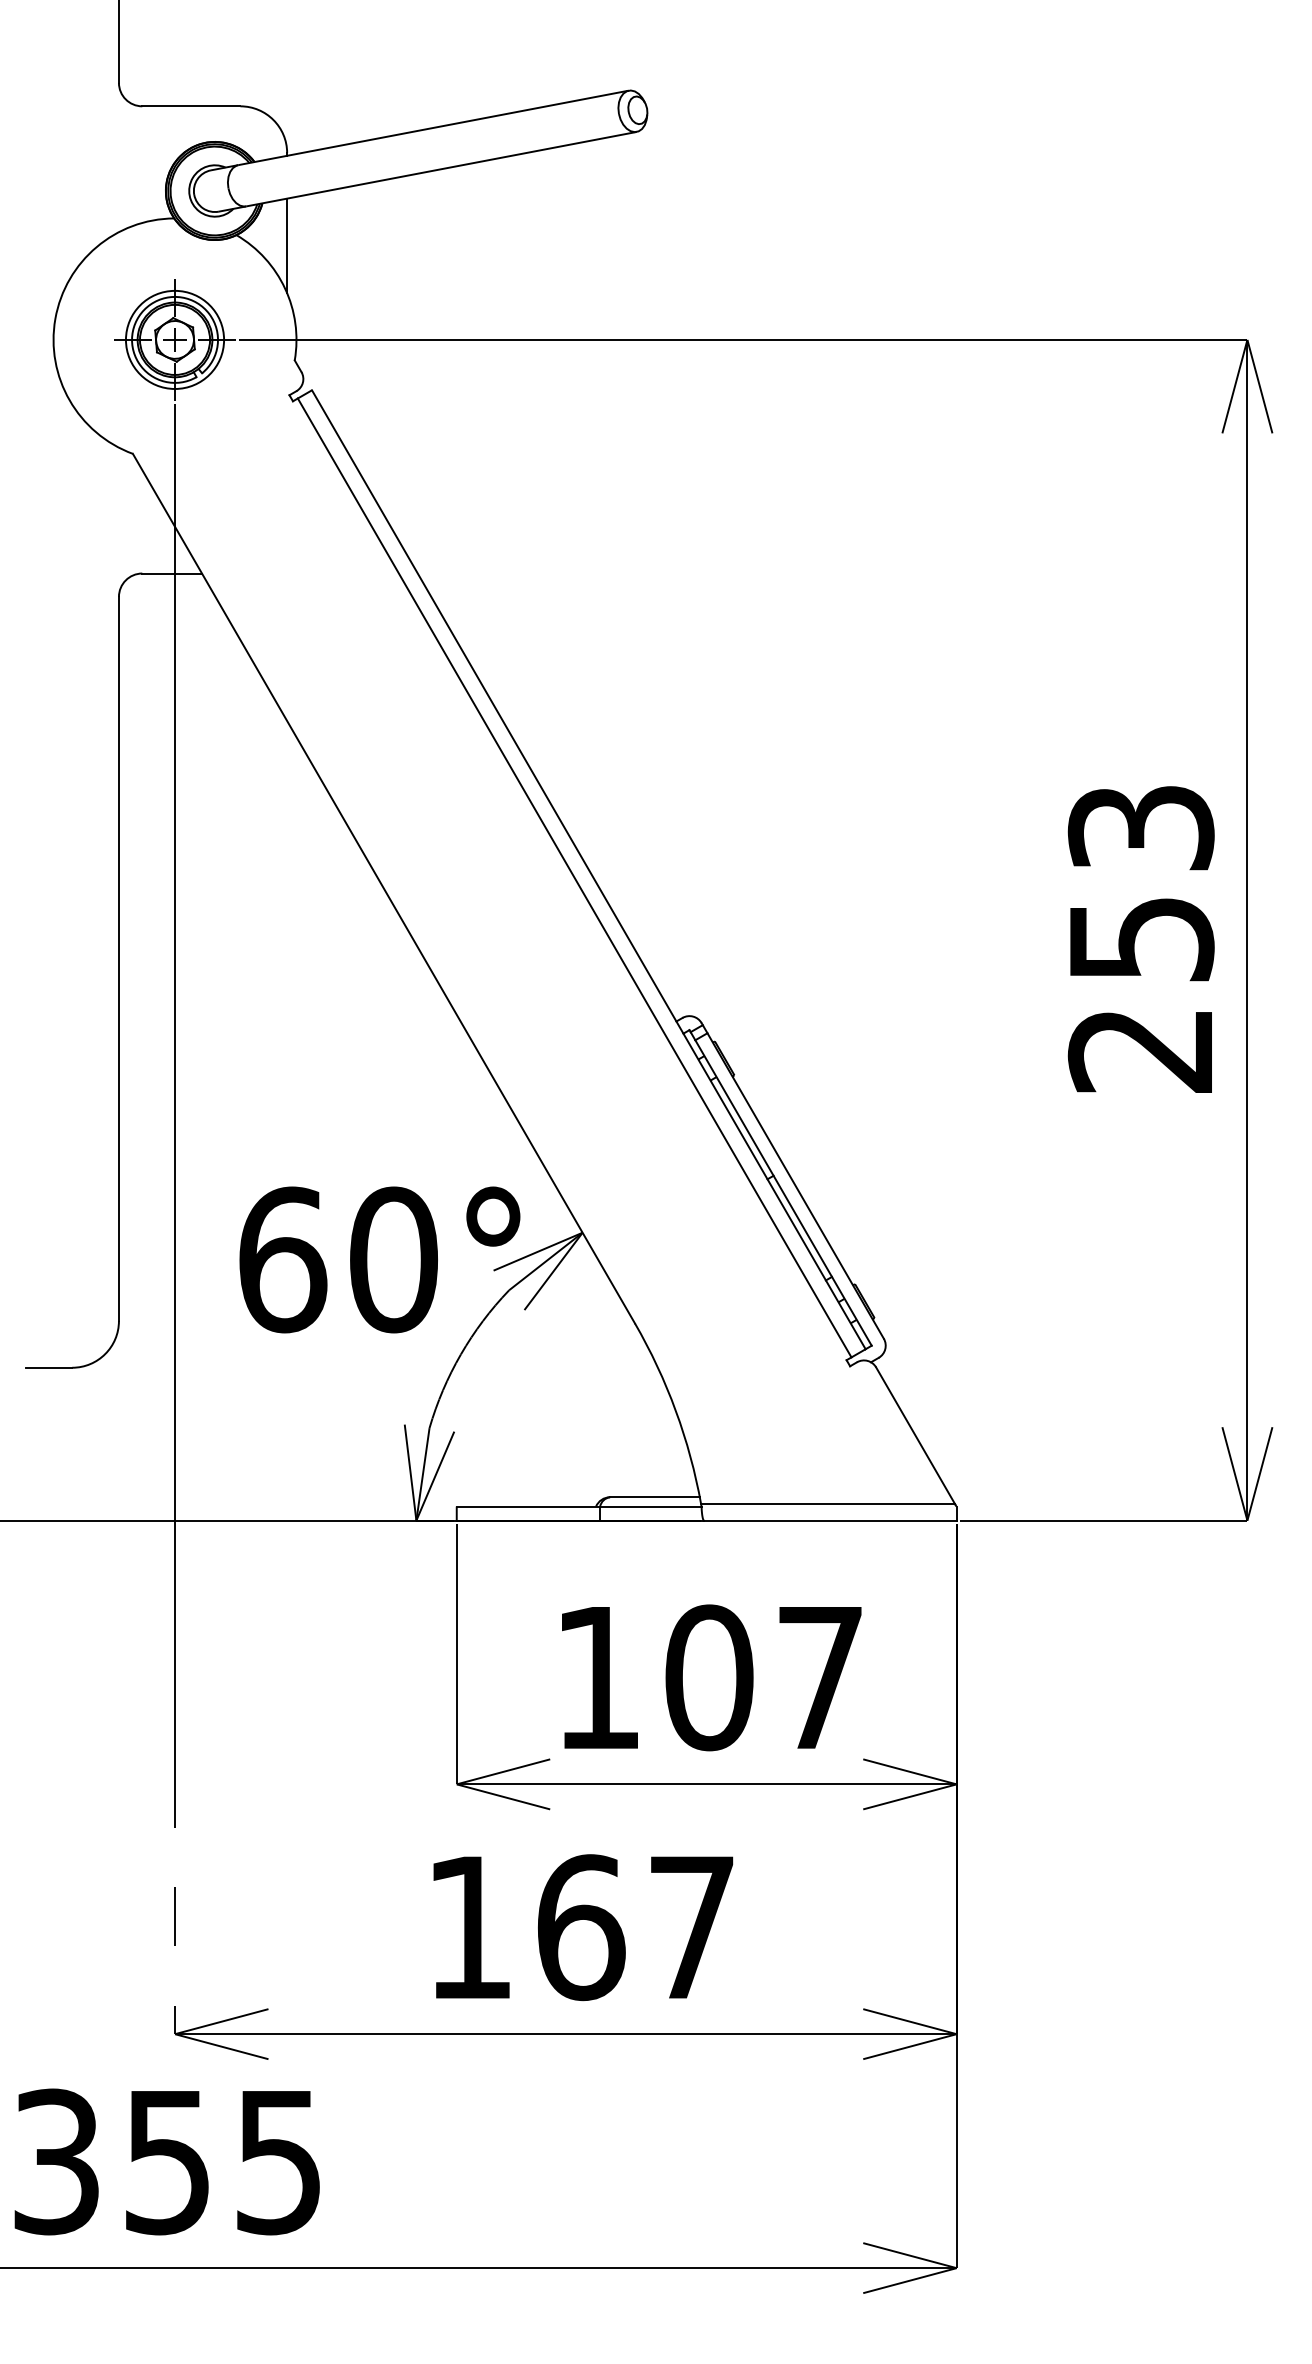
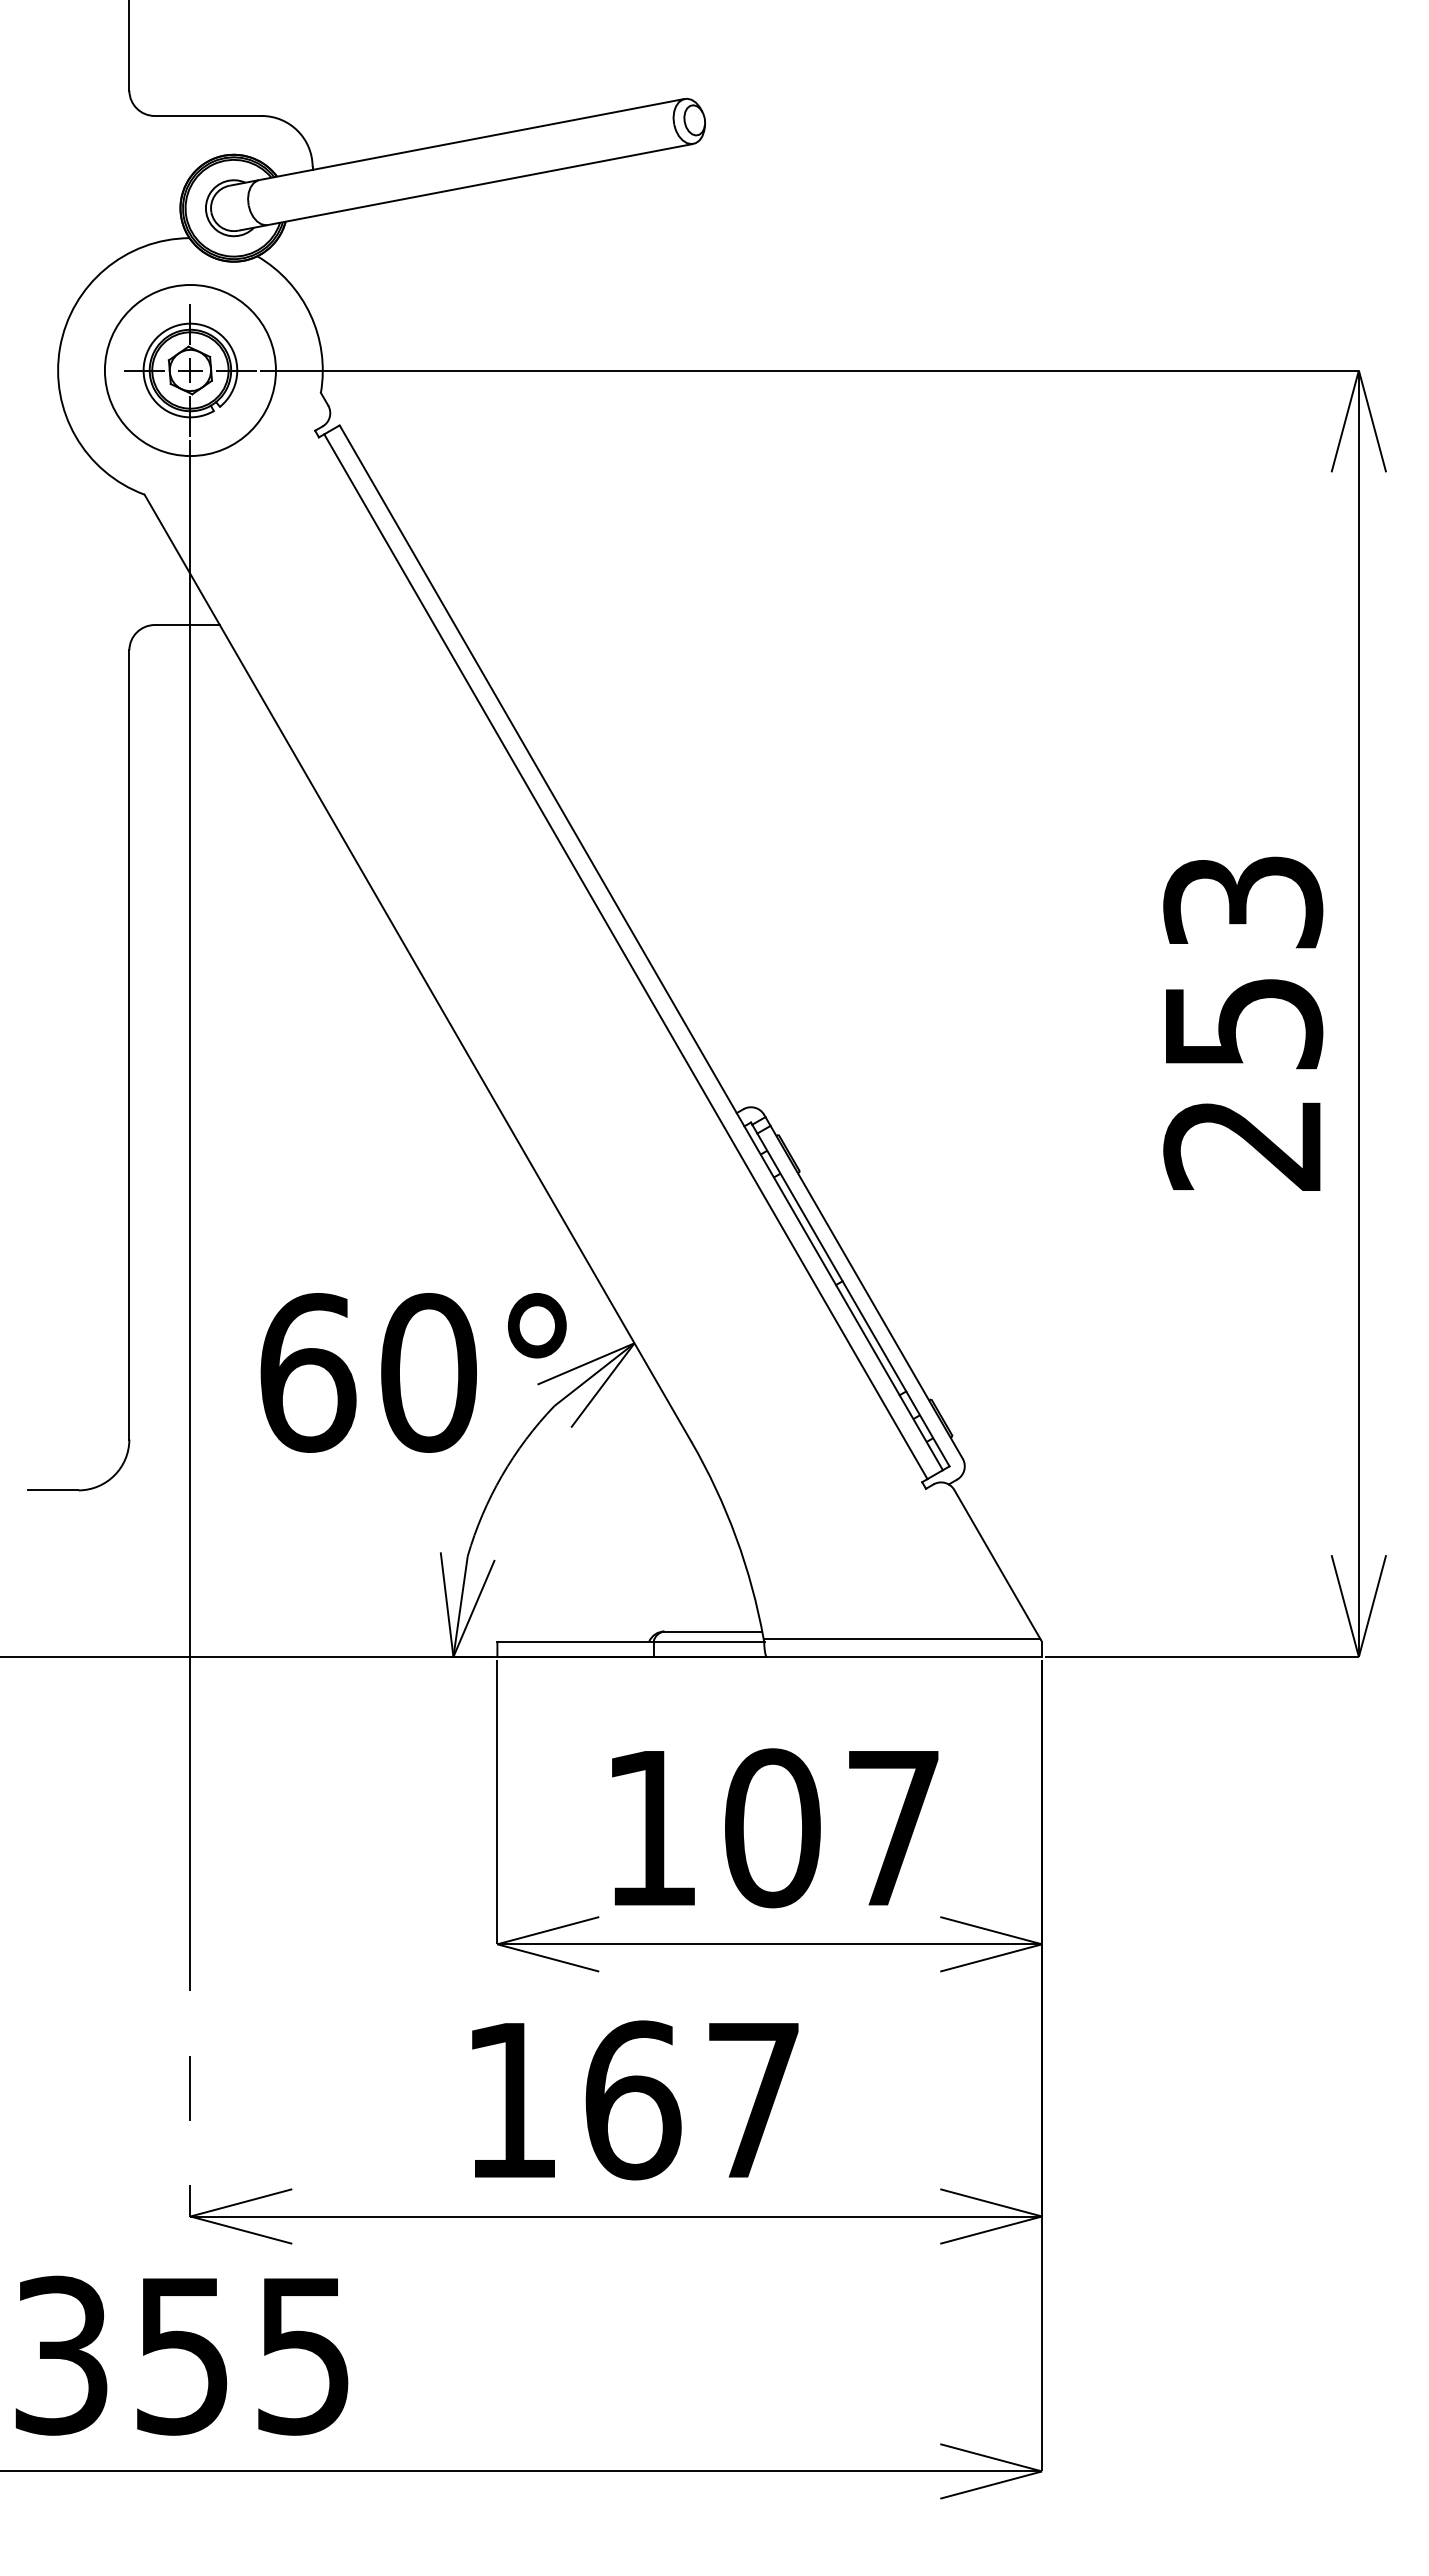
line: (287, 245) -> (312, 267), removed
circle: (175, 339) -> (190, 370), size x1.6

